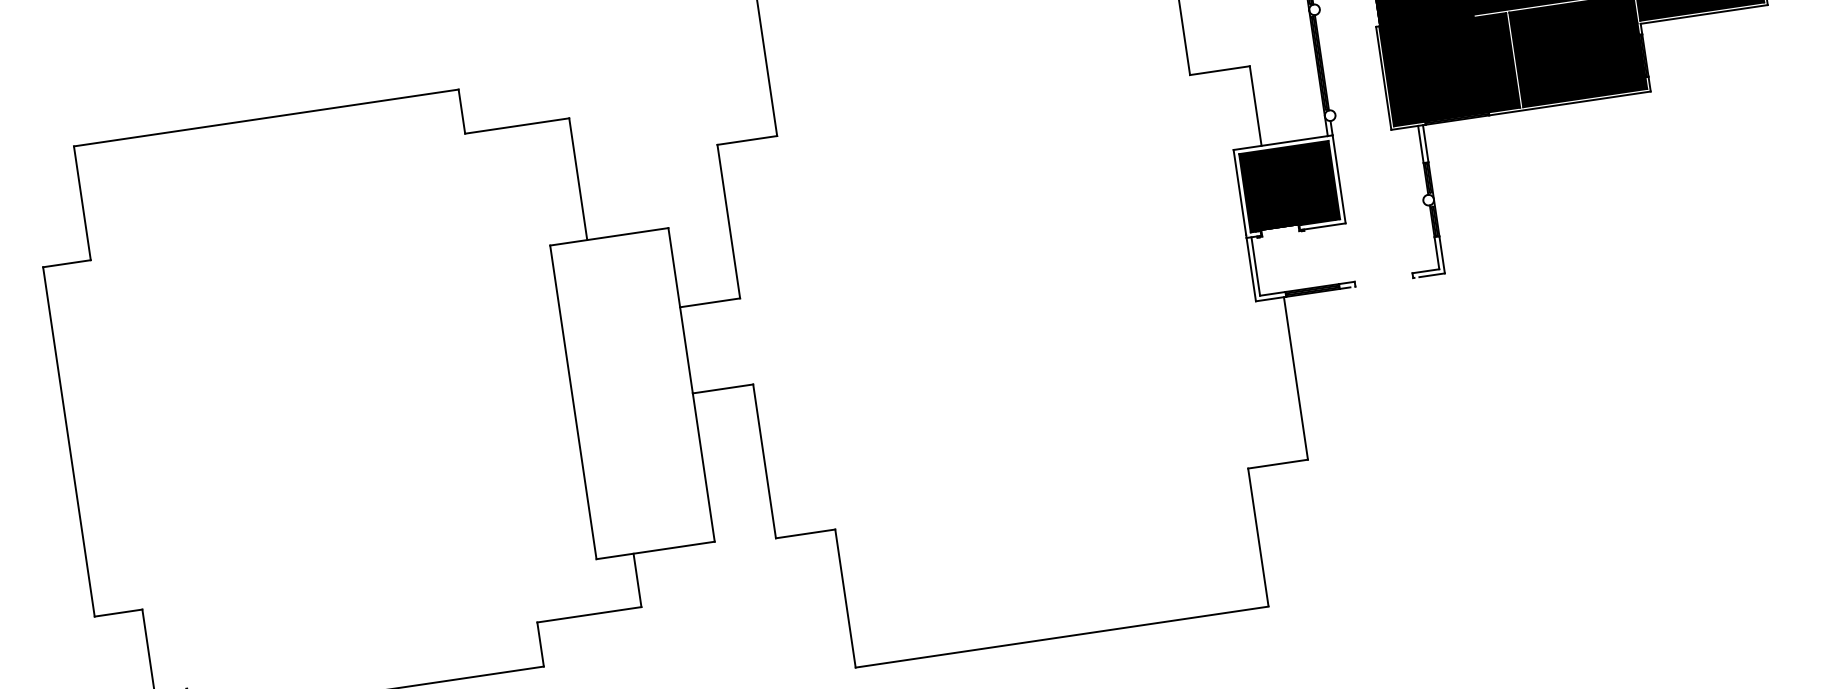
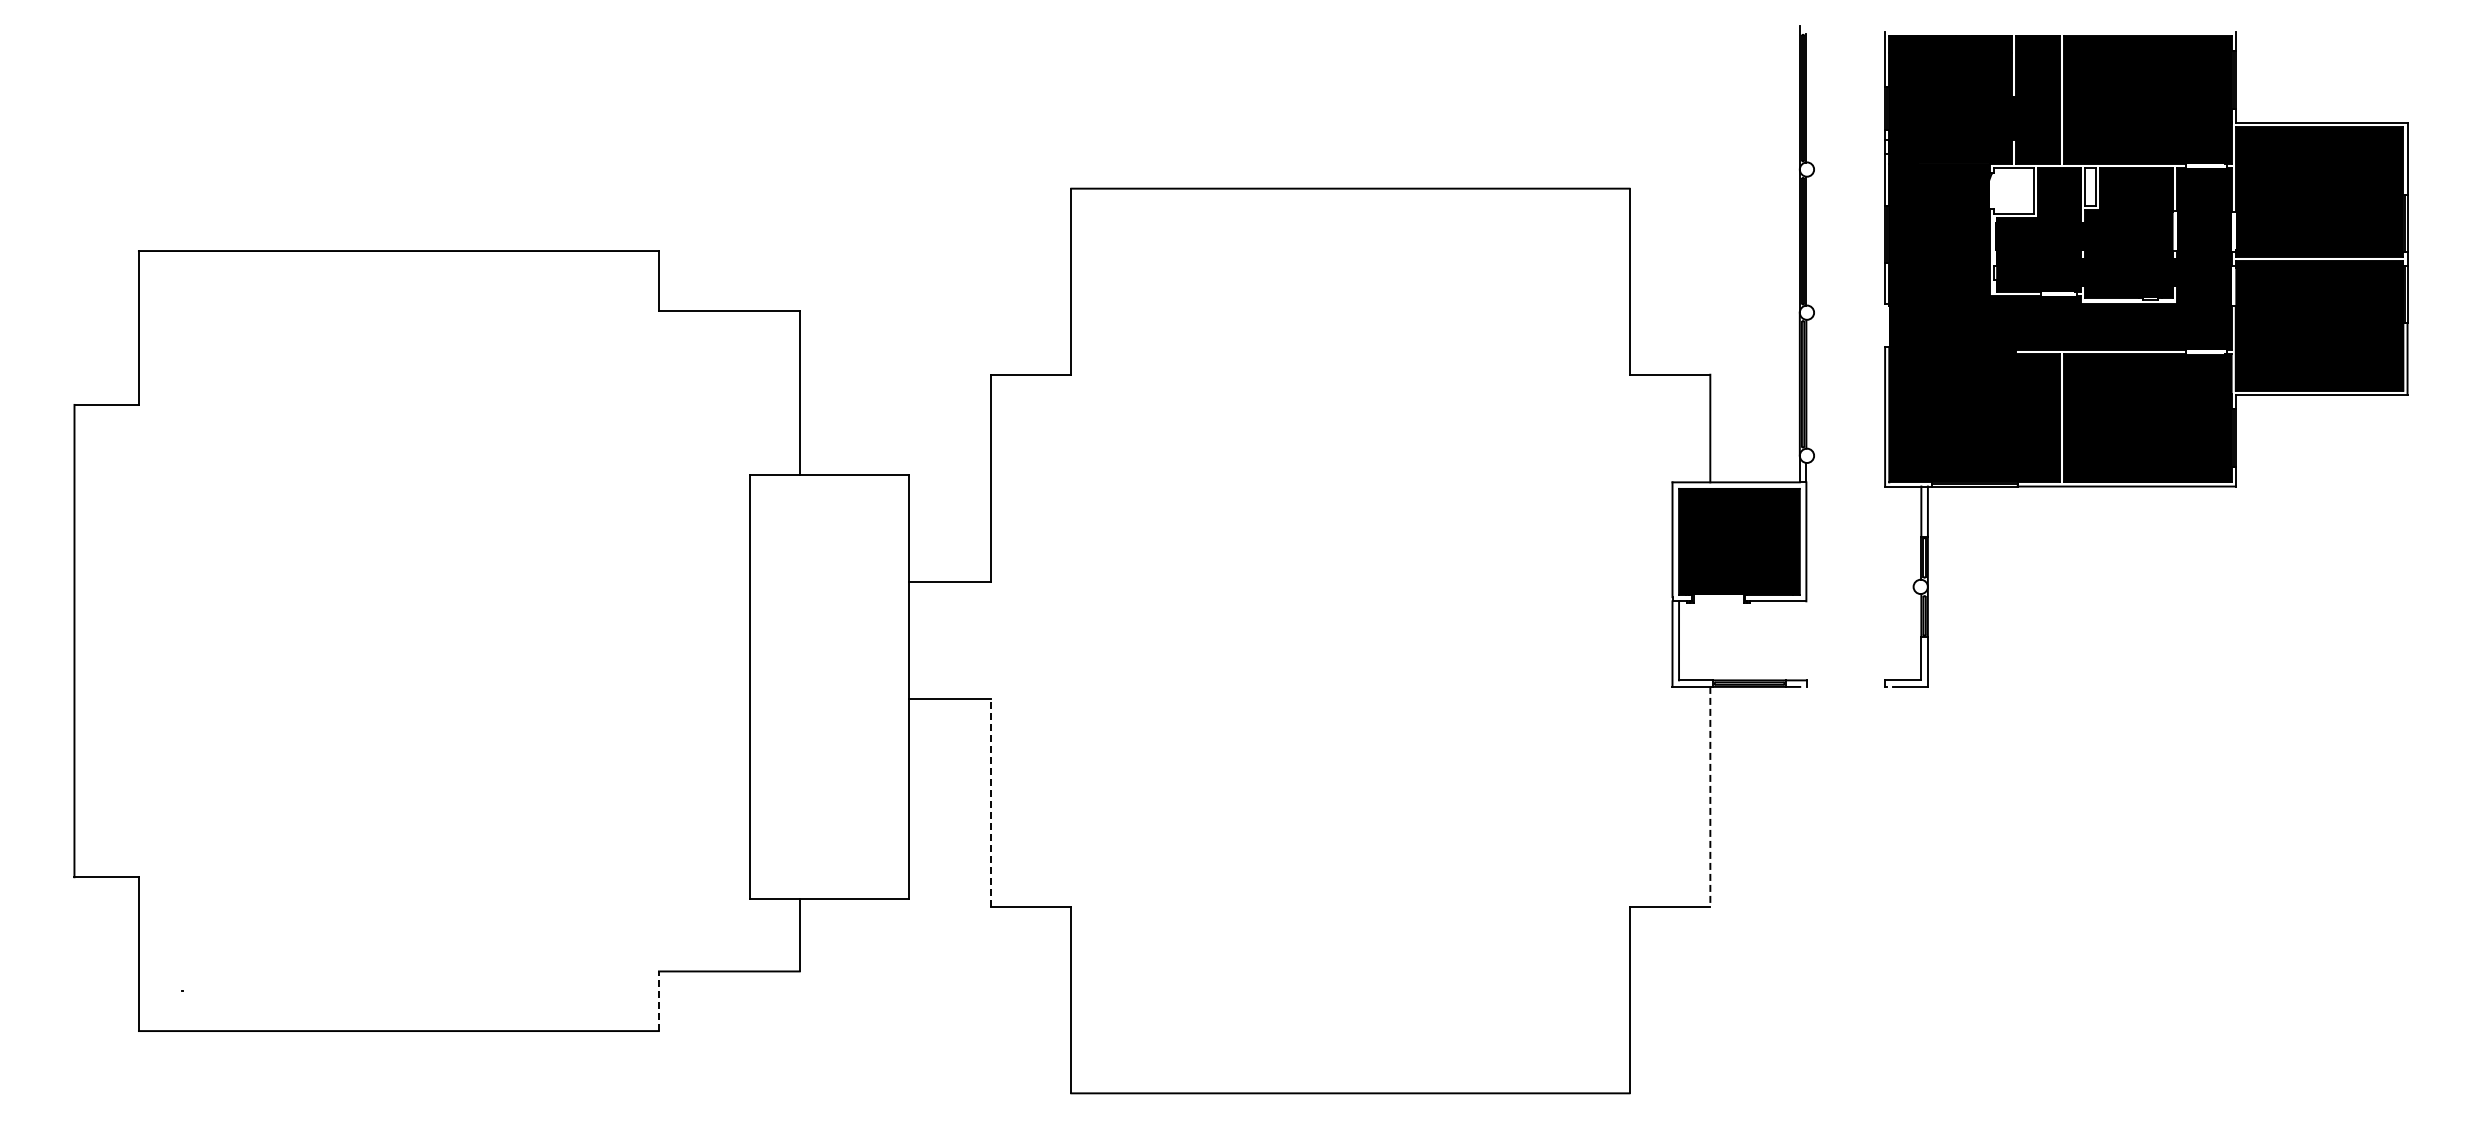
line: (1296, 378) -> (1710, 796), solid -> dashed
line: (764, 461) -> (991, 802), solid -> dashed
line: (540, 644) -> (658, 1001), solid -> dashed

